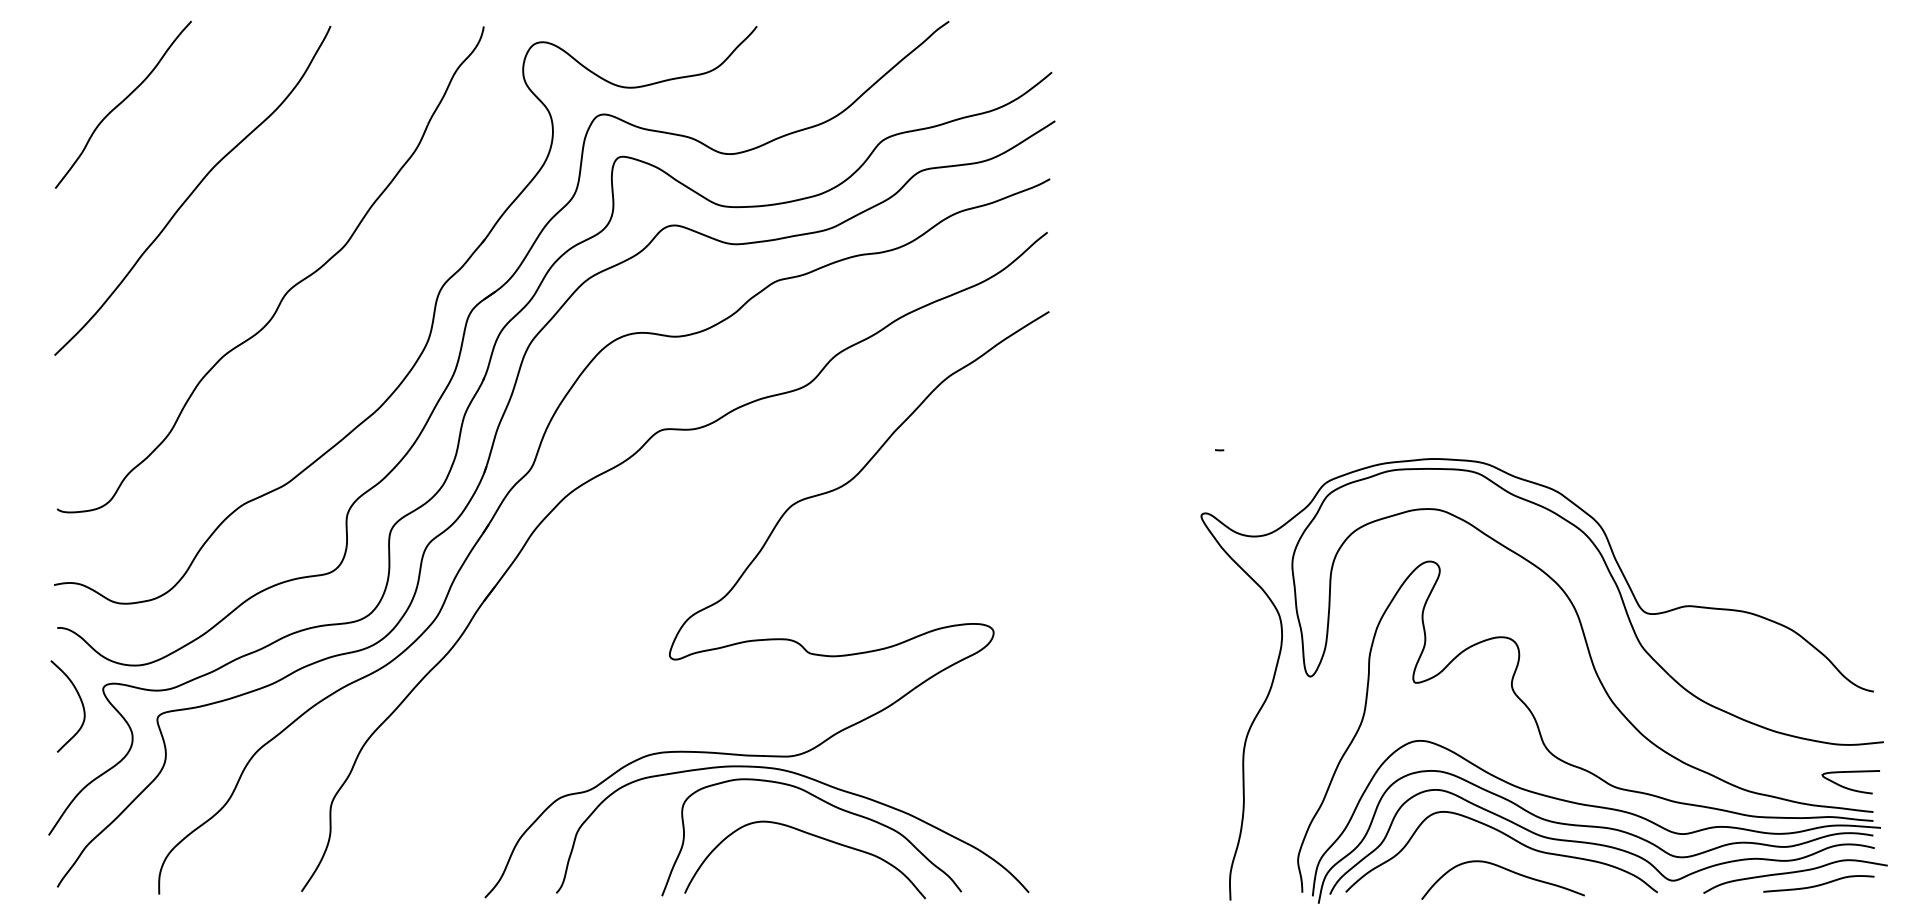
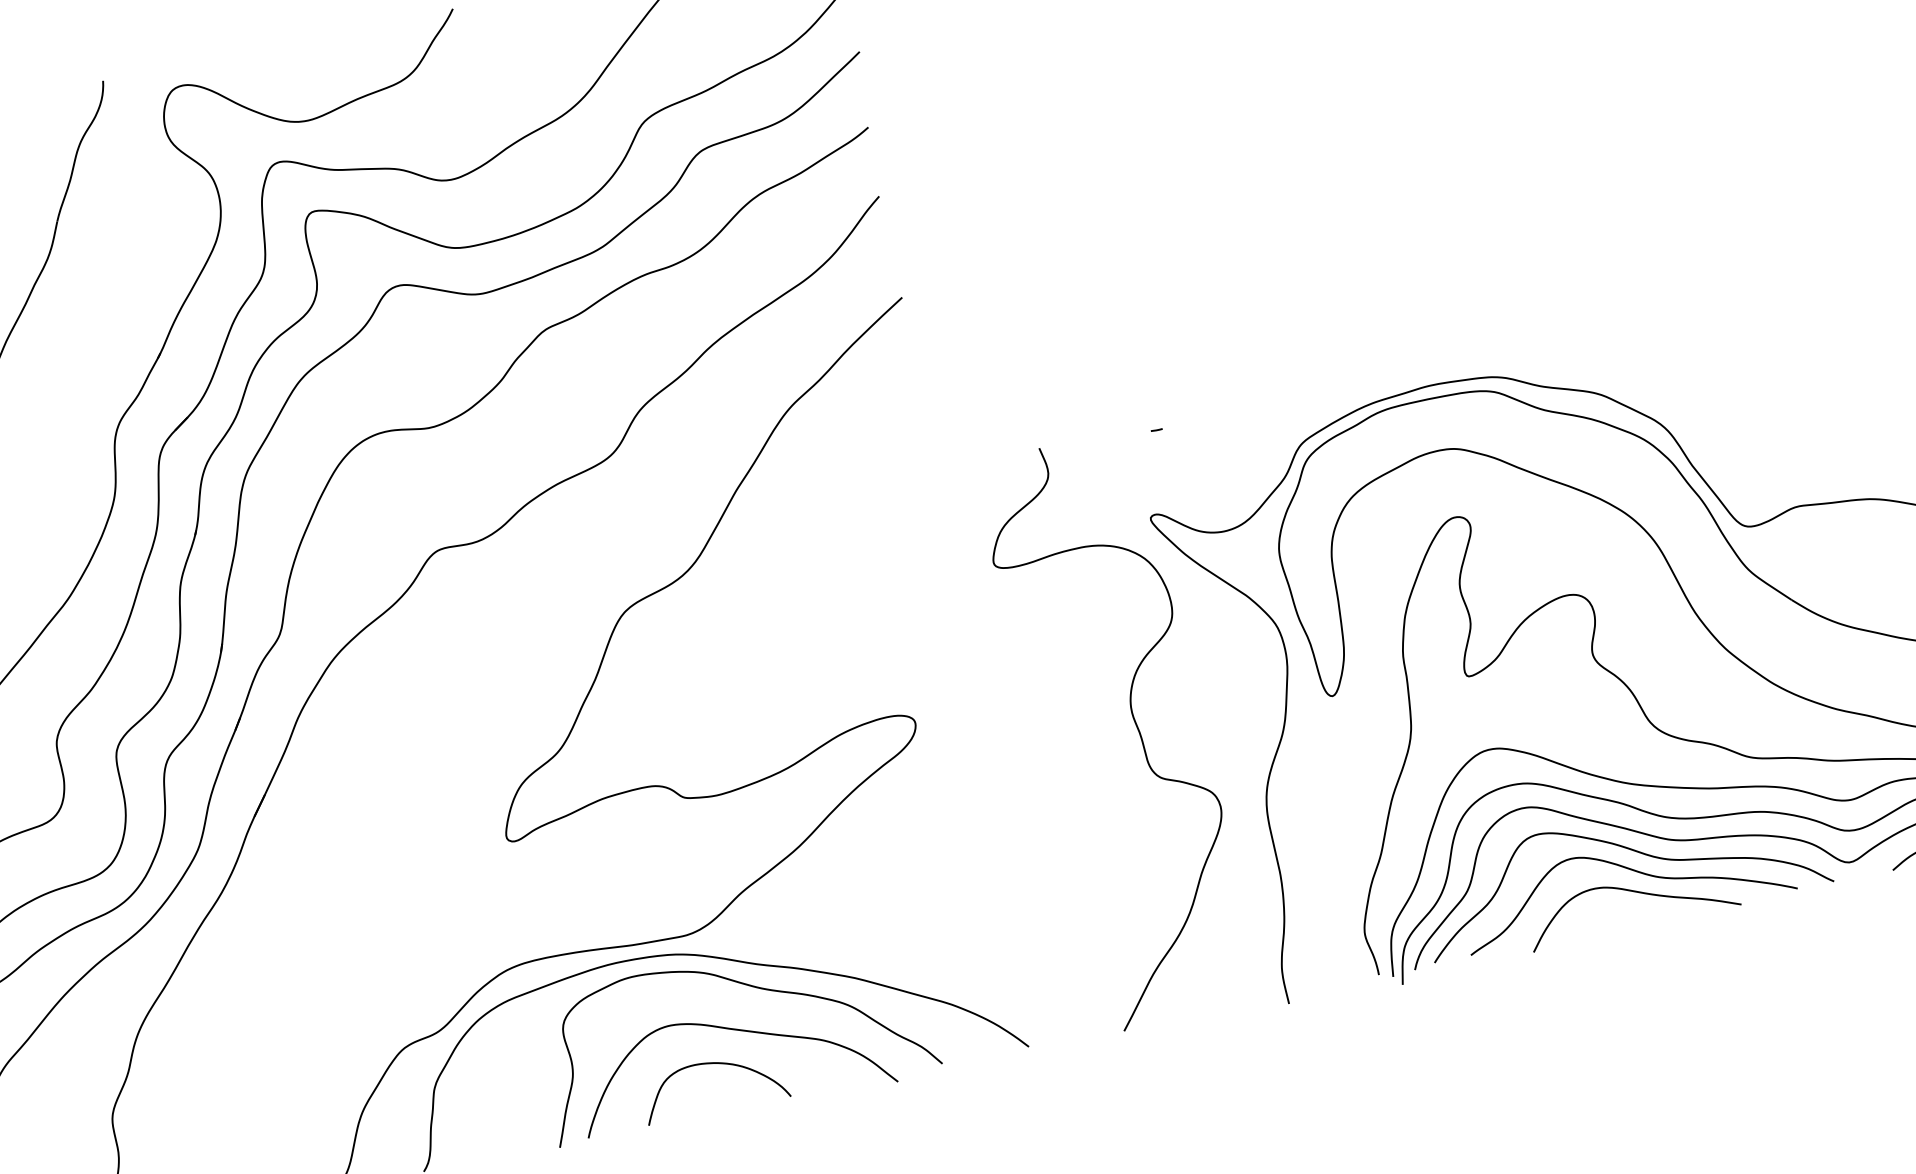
curve: (1157, 666) -> (1134, 723), added
curve: (1507, 853) -> (1631, 870), added
curve: (789, 857) -> (713, 1064), added

